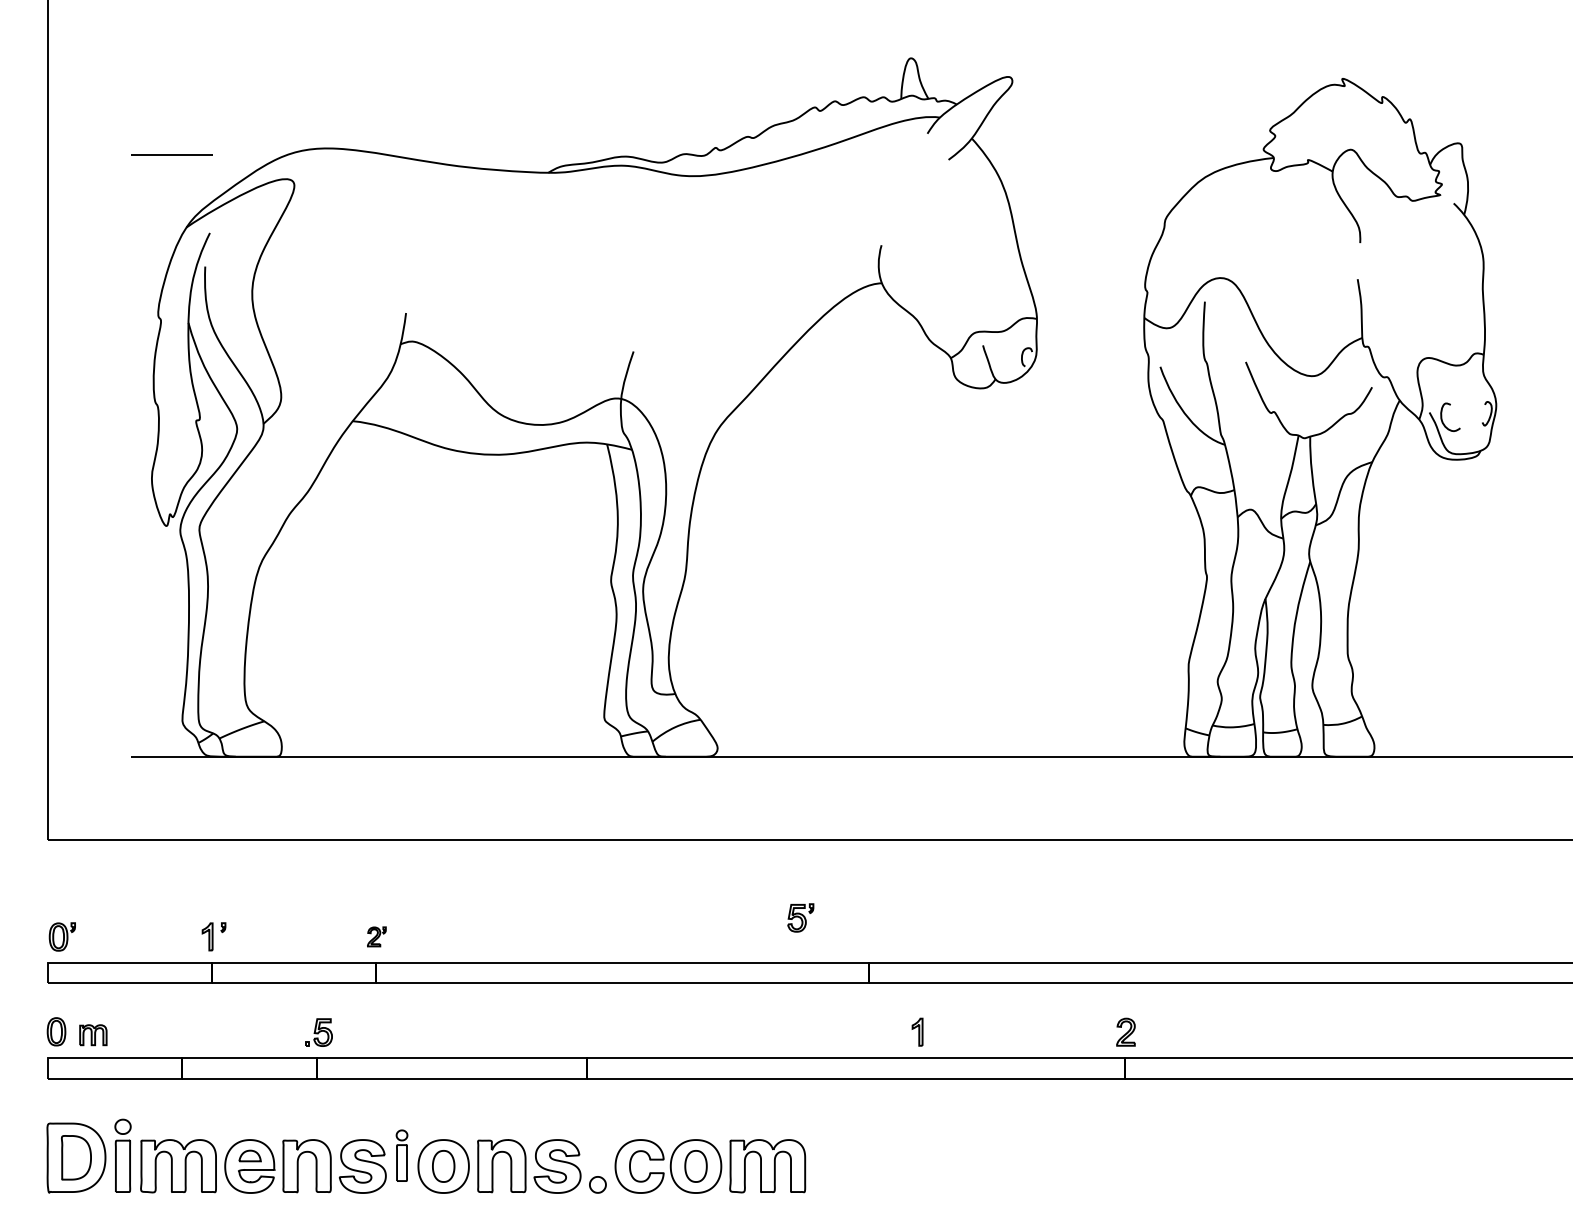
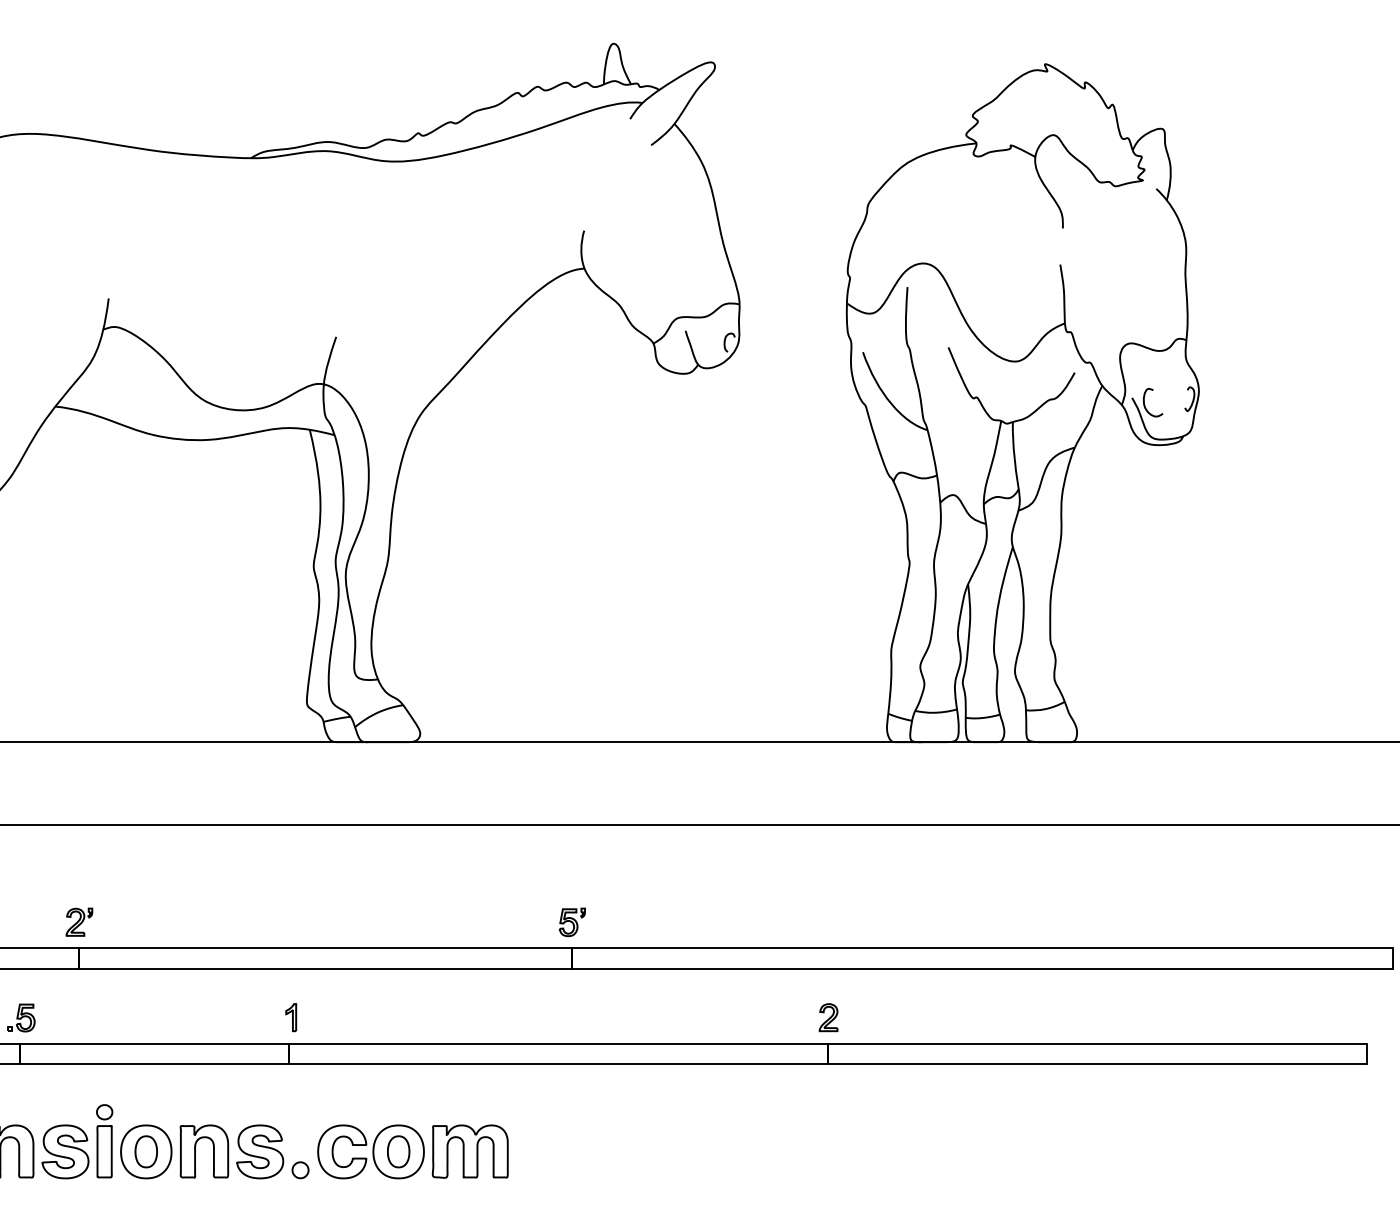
part: (800, 917) -> (572, 921), moved
part: (376, 936) -> (79, 921), size x1.43
part: (917, 1031) -> (291, 1016), moved
part: (401, 1155) -> (104, 1140), size x1.43

